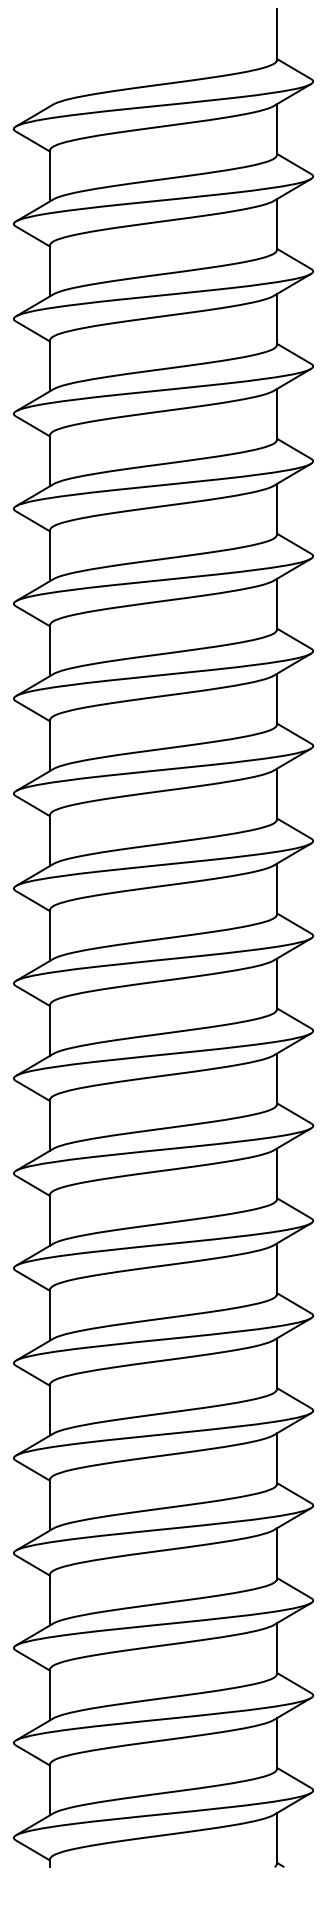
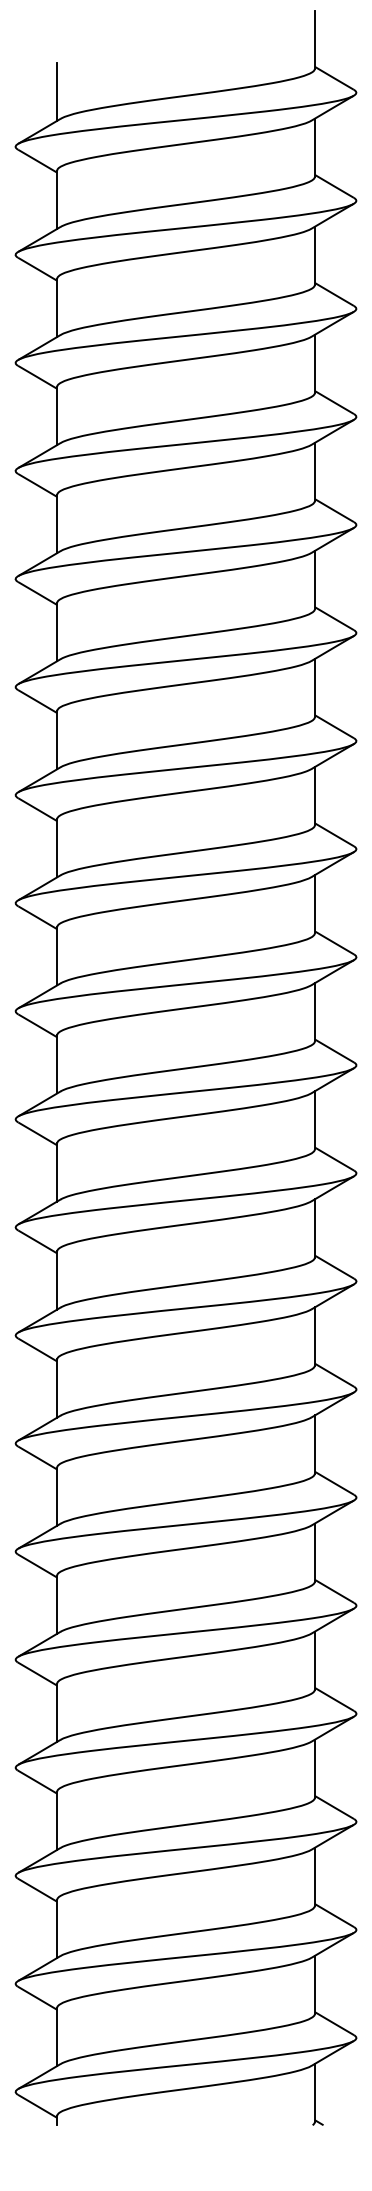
line: (50, 80) -> (57, 91), added

